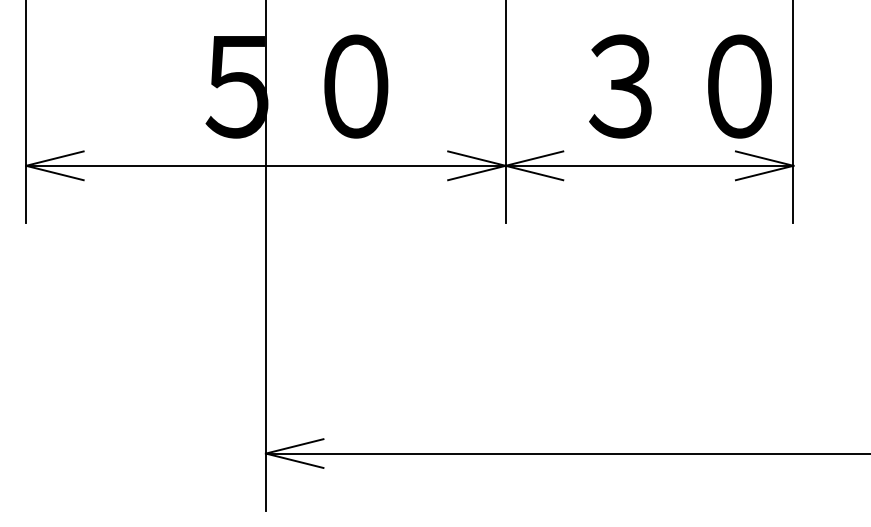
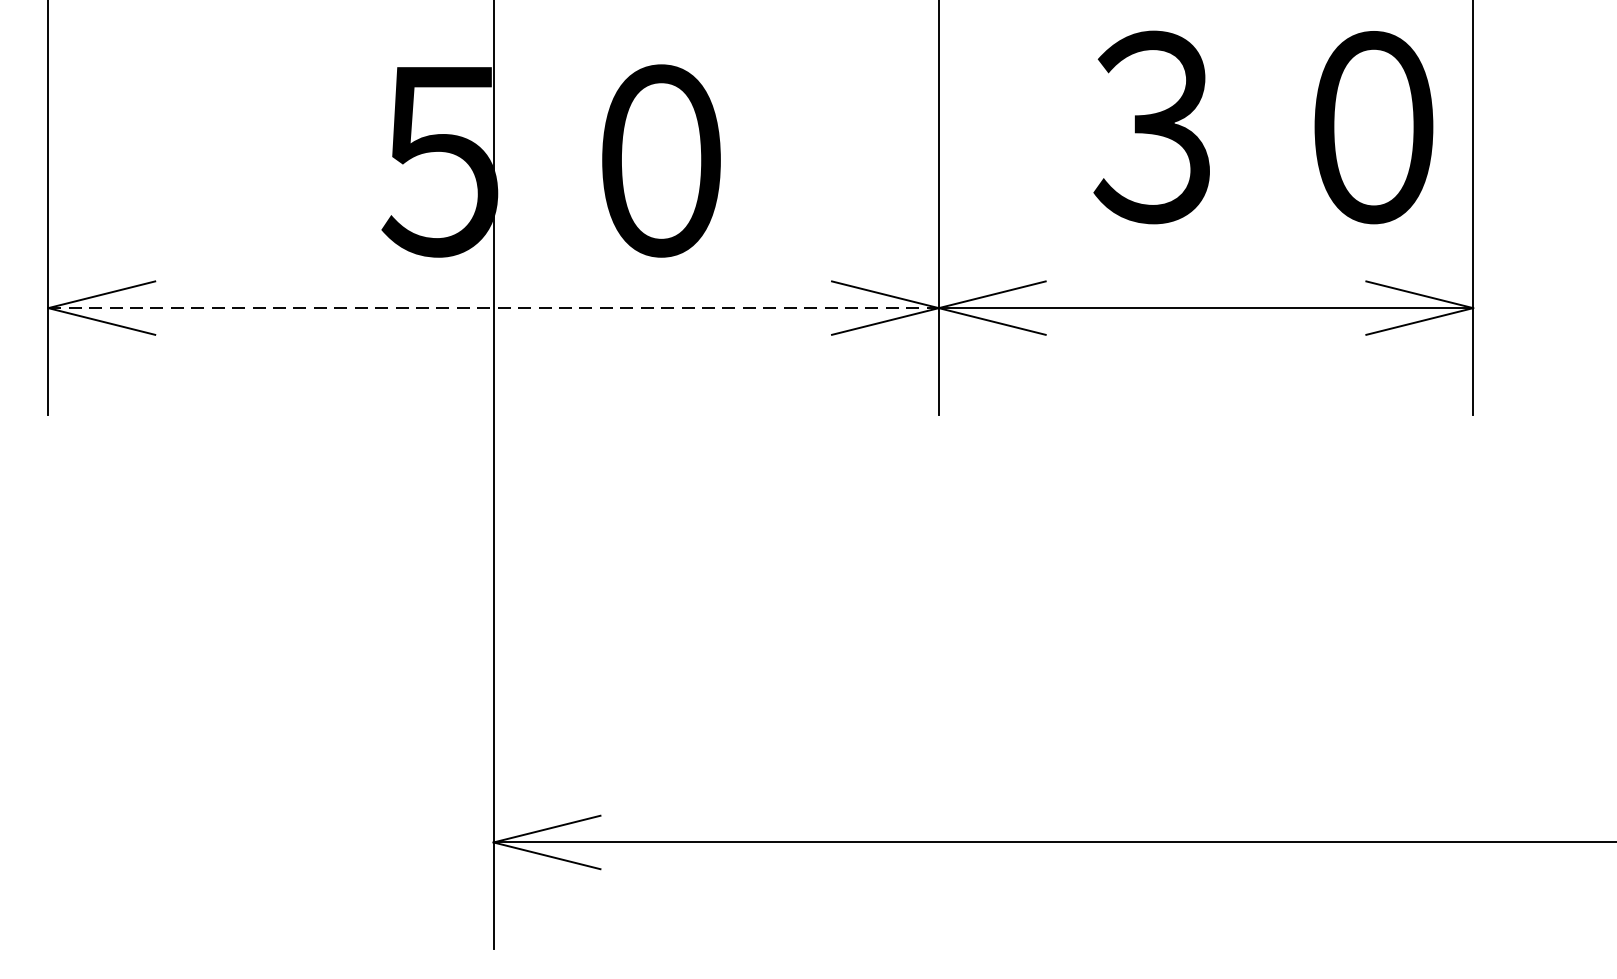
text: (680, 86) -> (1263, 127), moved
line: (265, 165) -> (492, 307), solid -> dashed

